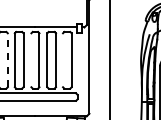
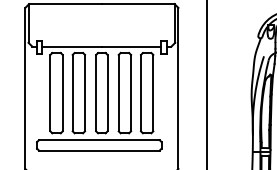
line: (7, 59) -> (62, 92), dashed -> solid
line: (31, 59) -> (96, 92), added
line: (63, 59) -> (141, 92), added

